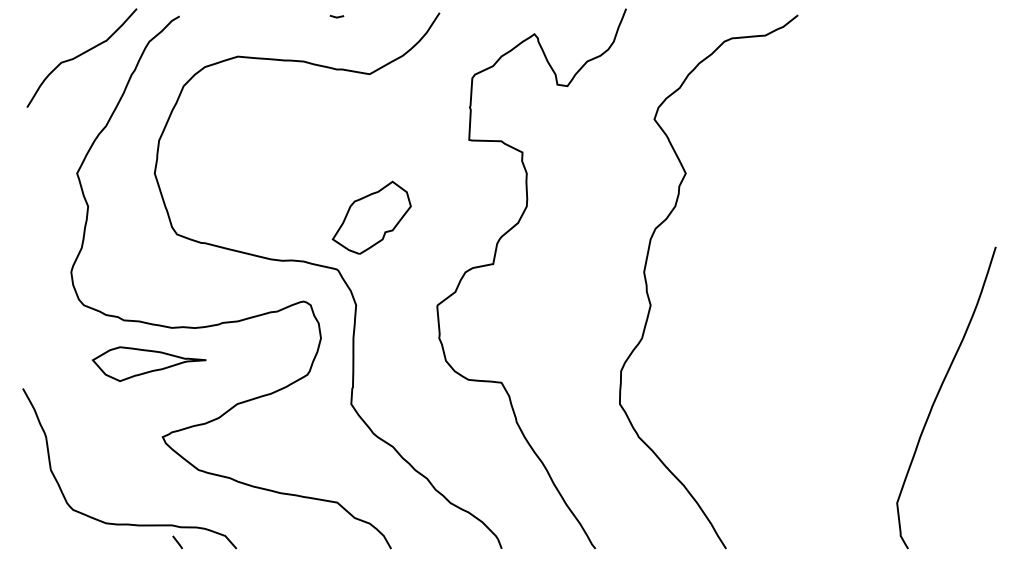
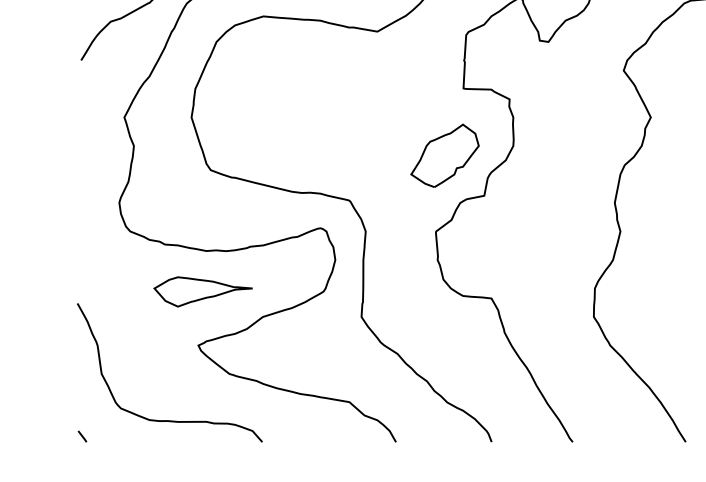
part: (371, 217) -> (444, 155), moved
part: (148, 363) -> (202, 291), moved
line: (177, 542) -> (82, 436), moved

